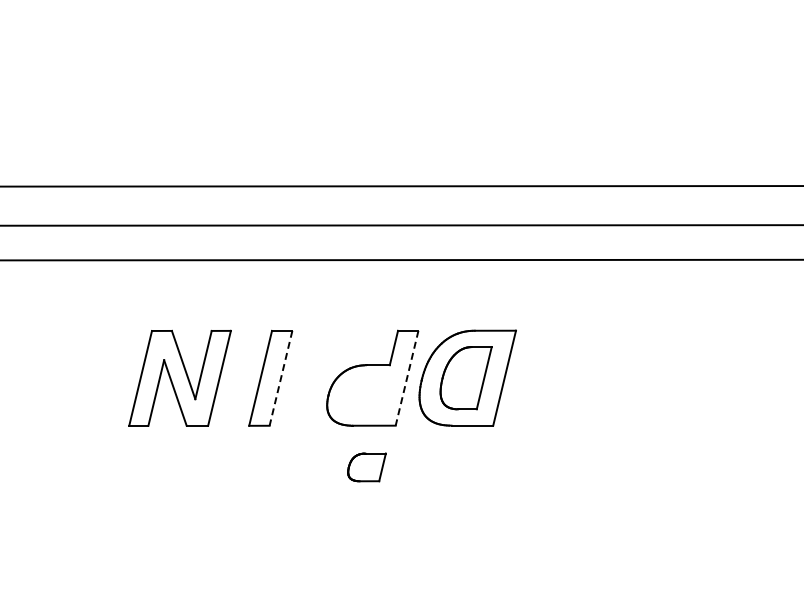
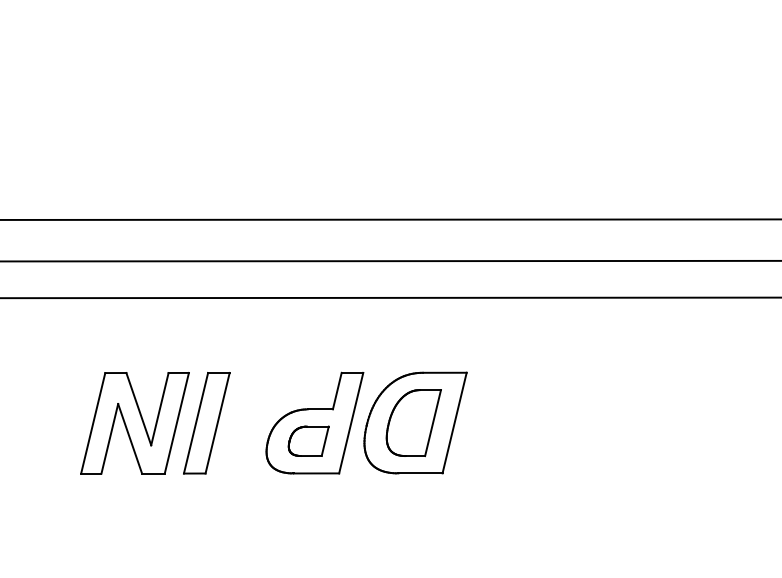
part: (179, 377) -> (134, 422), moved
line: (281, 378) -> (218, 423), dashed -> solid
line: (407, 378) -> (351, 423), dashed -> solid
part: (366, 467) -> (308, 441), moved

